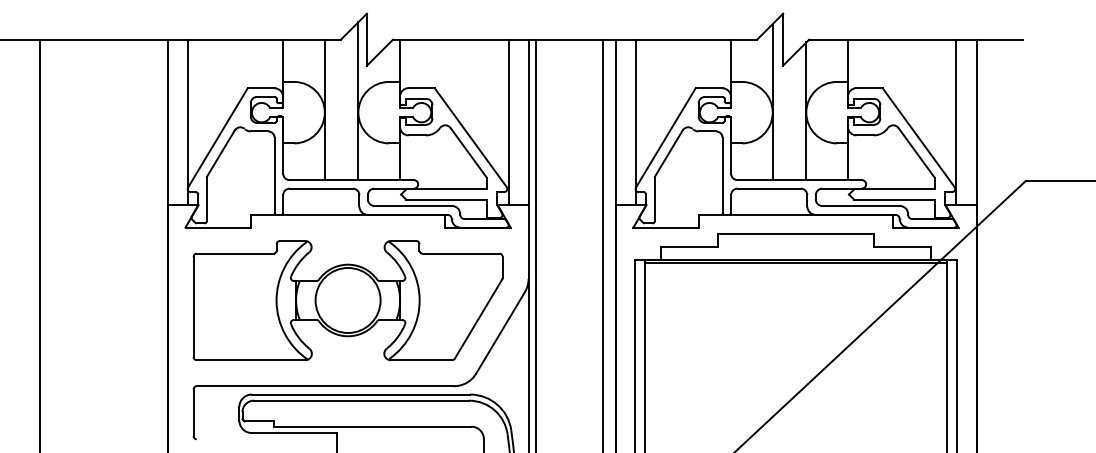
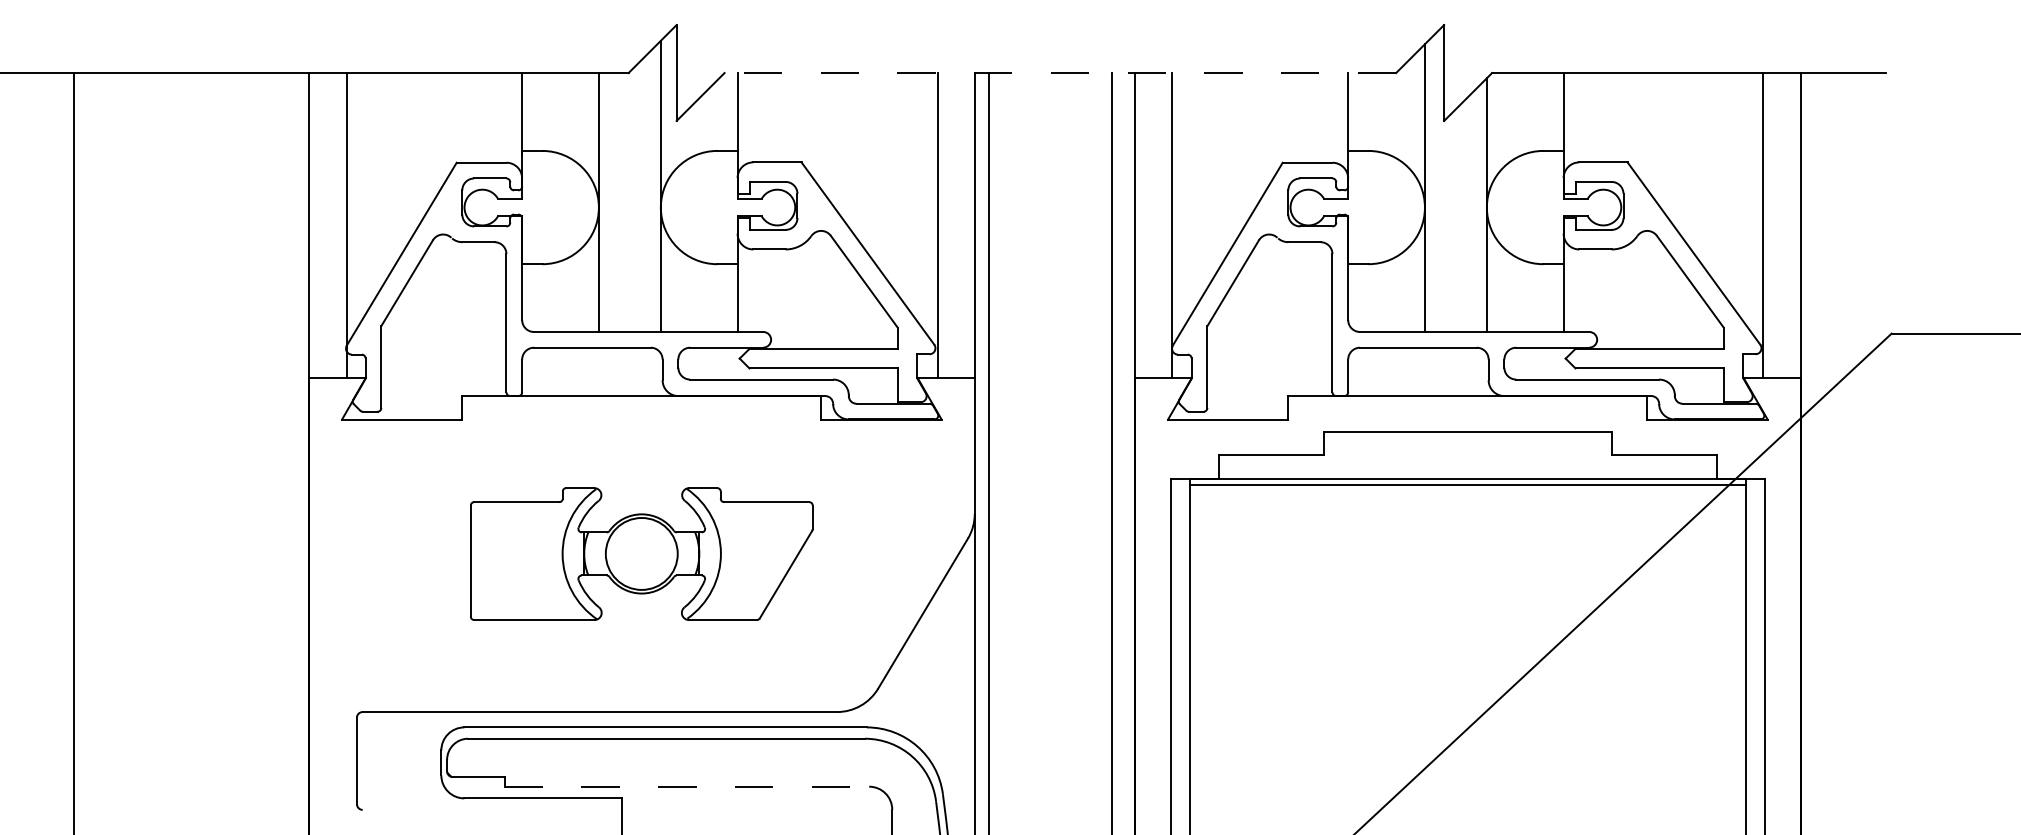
line: (574, 39) -> (1059, 72), solid -> dashed
part: (347, 300) -> (640, 553), size x0.6
line: (372, 426) -> (686, 786), solid -> dashed

